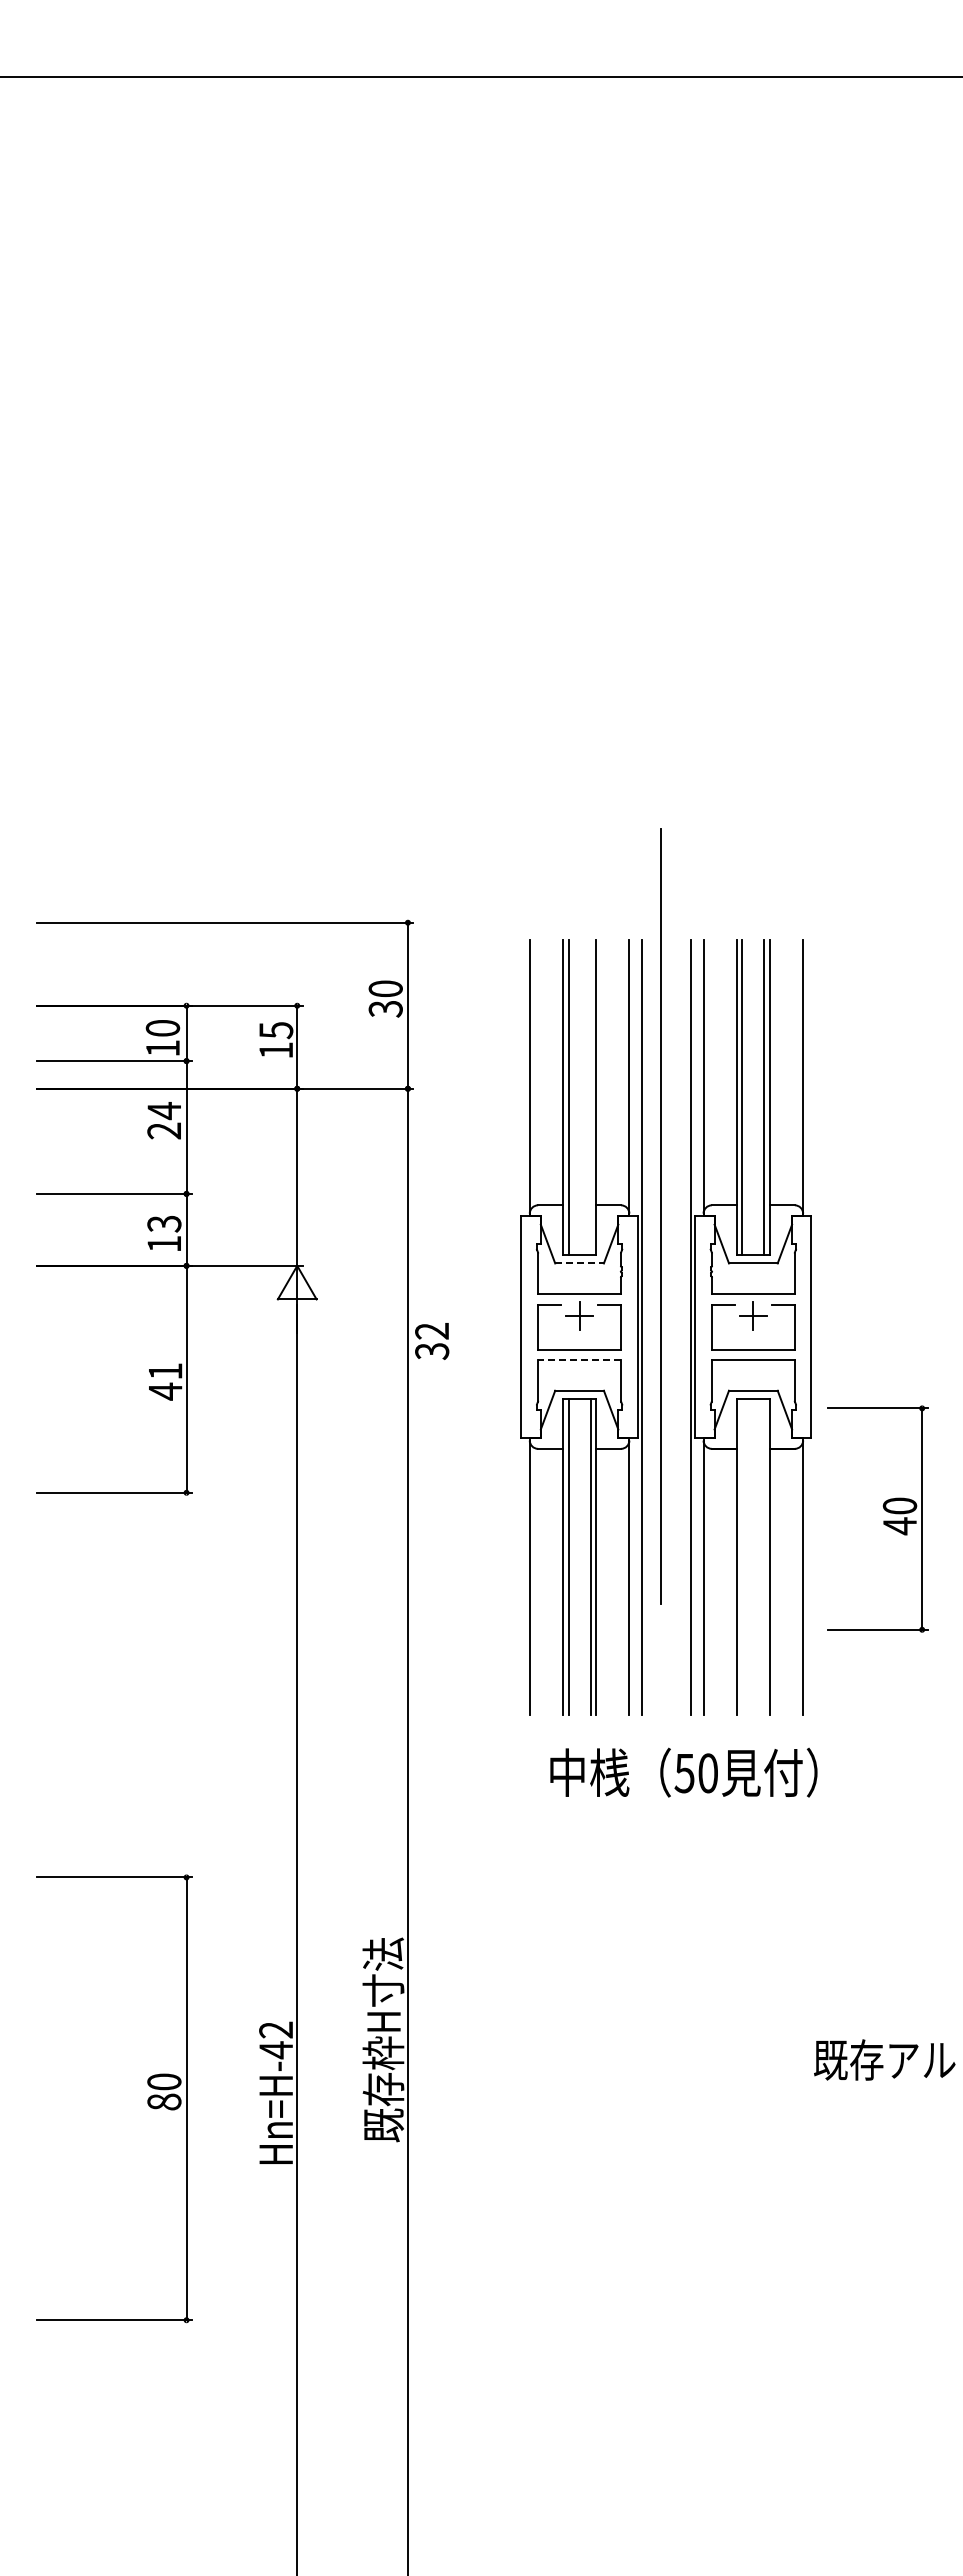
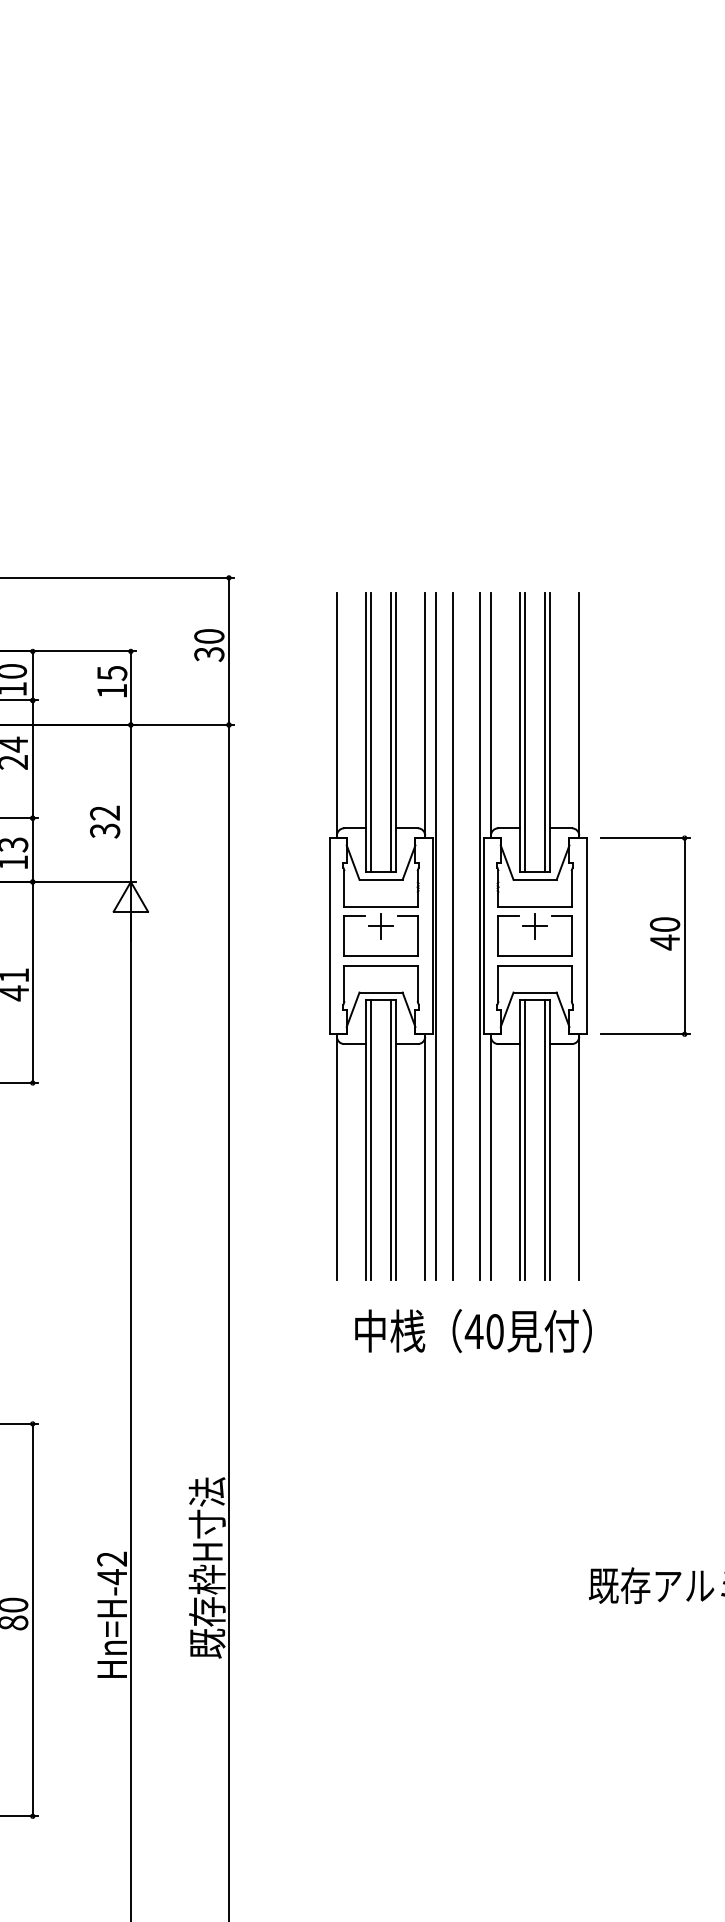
line: (590, 1097) -> (390, 732), added
line: (660, 1216) -> (452, 936), moved
line: (580, 1263) -> (381, 879), dashed -> solid
text: (432, 1341) -> (105, 822), moved
line: (579, 1360) -> (381, 965), dashed -> solid
part: (883, 1520) -> (650, 937), moved
line: (742, 1556) -> (525, 1139), added
line: (764, 1556) -> (544, 1139), added
text: (684, 1773) -> (474, 1331), 50 -> 40

